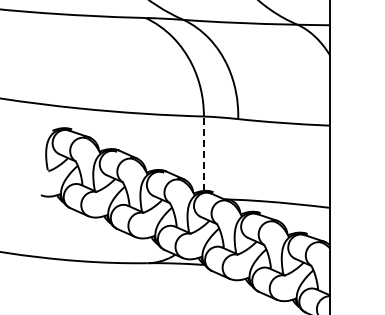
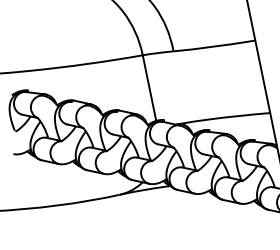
line: (203, 153) -> (149, 87), dashed -> solid

